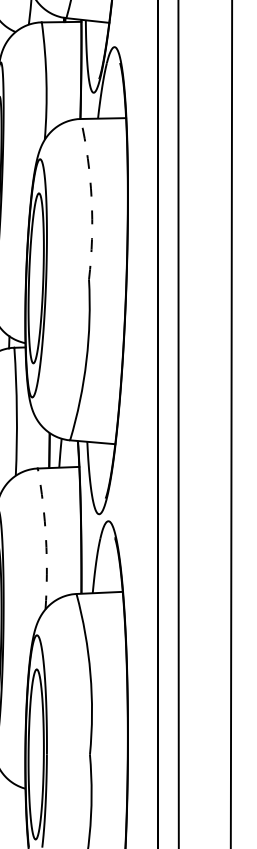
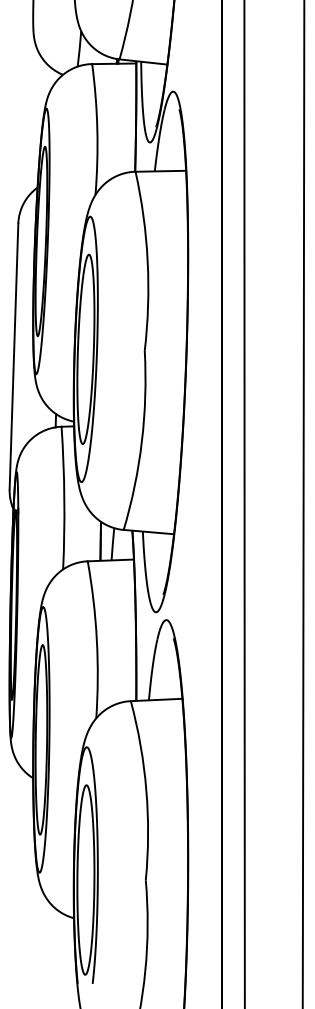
arc: (91, 198) -> (147, 260), dashed -> solid
arc: (45, 538) -> (96, 639), dashed -> solid

